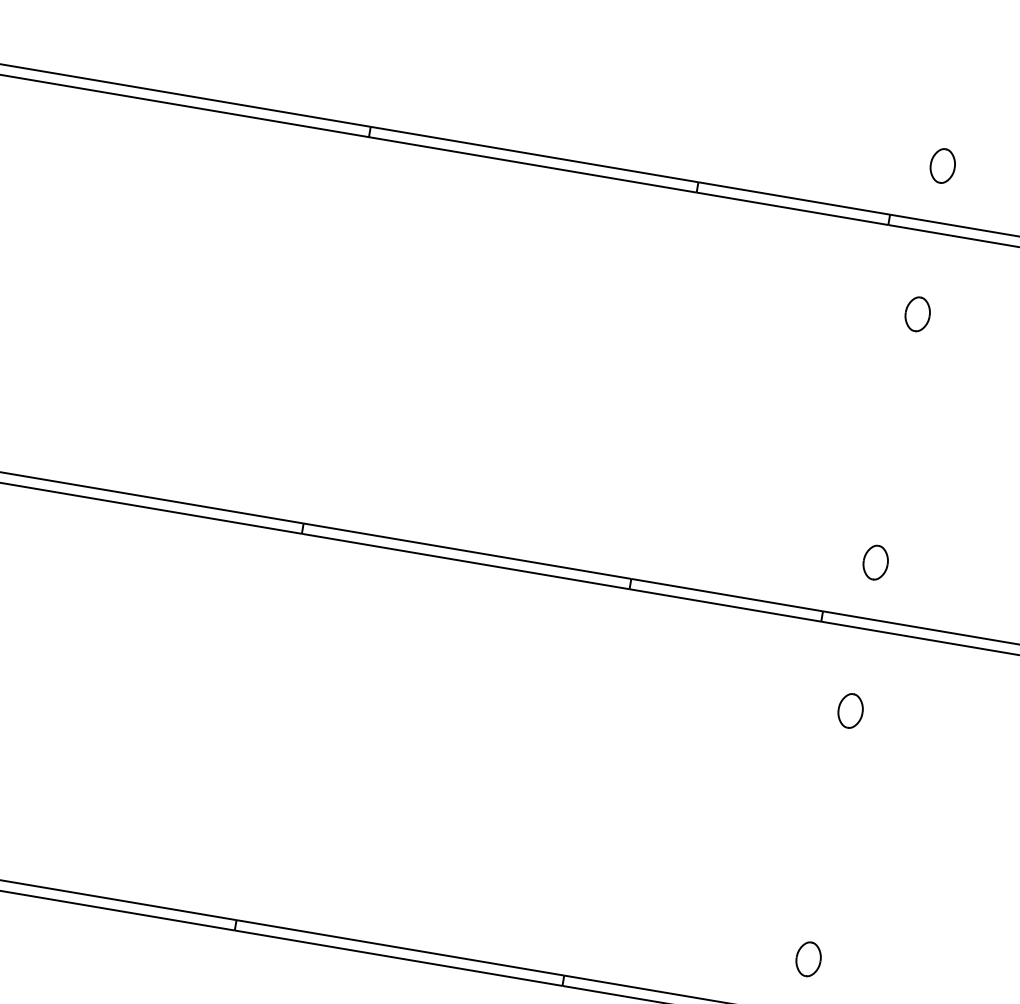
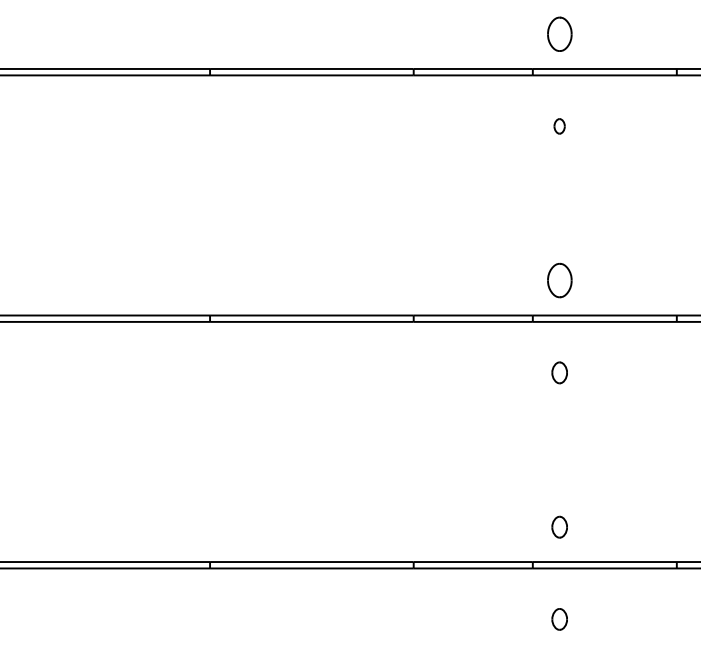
part: (942, 164) -> (559, 33), size x1.6
part: (917, 314) -> (559, 126), size x0.7
part: (875, 562) -> (559, 280), size x1.6

